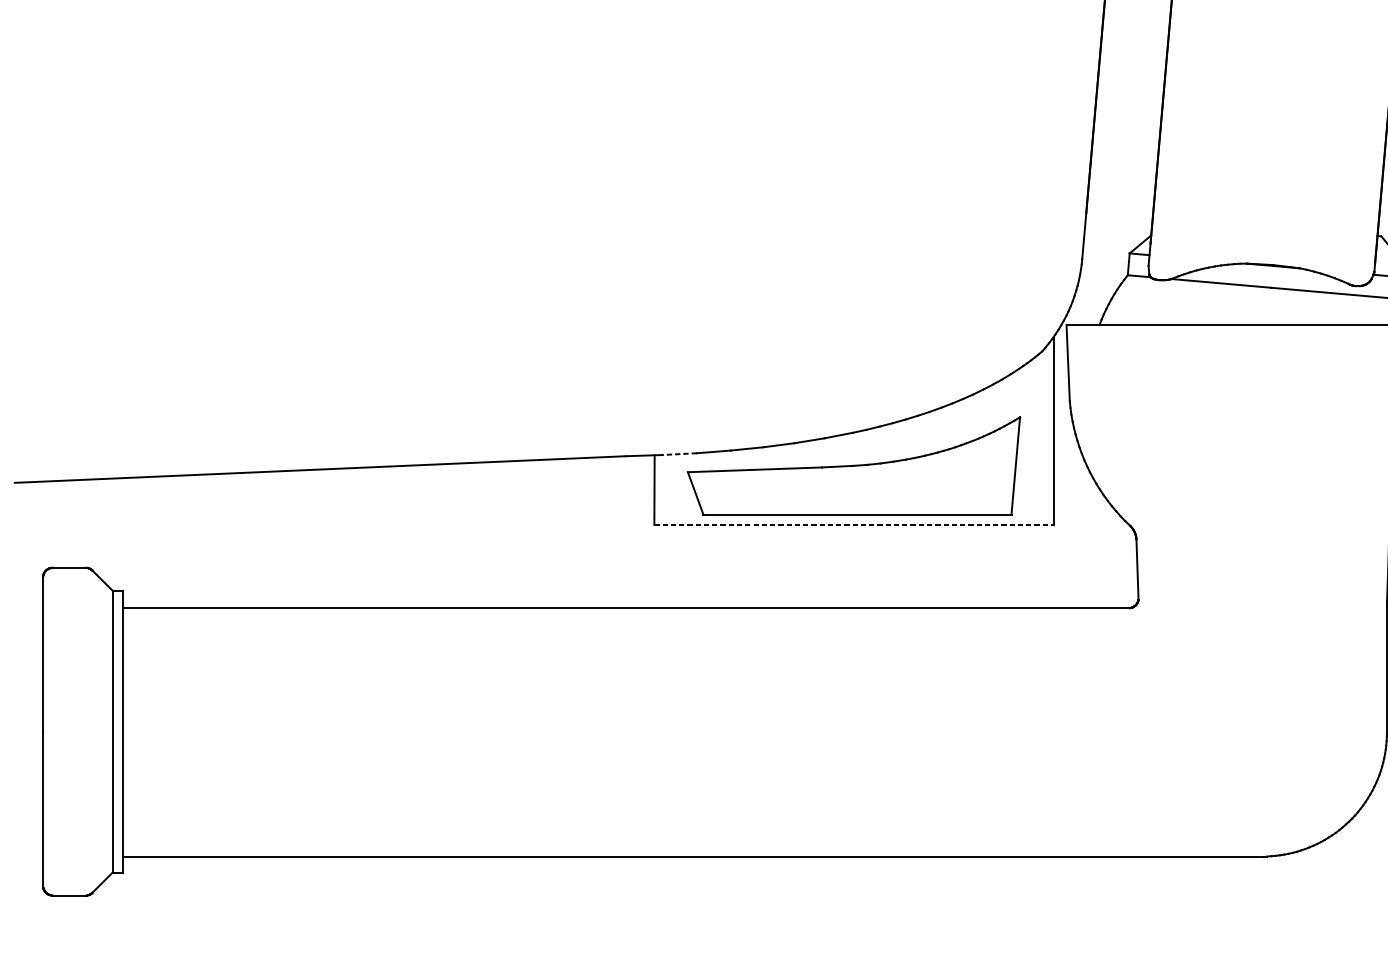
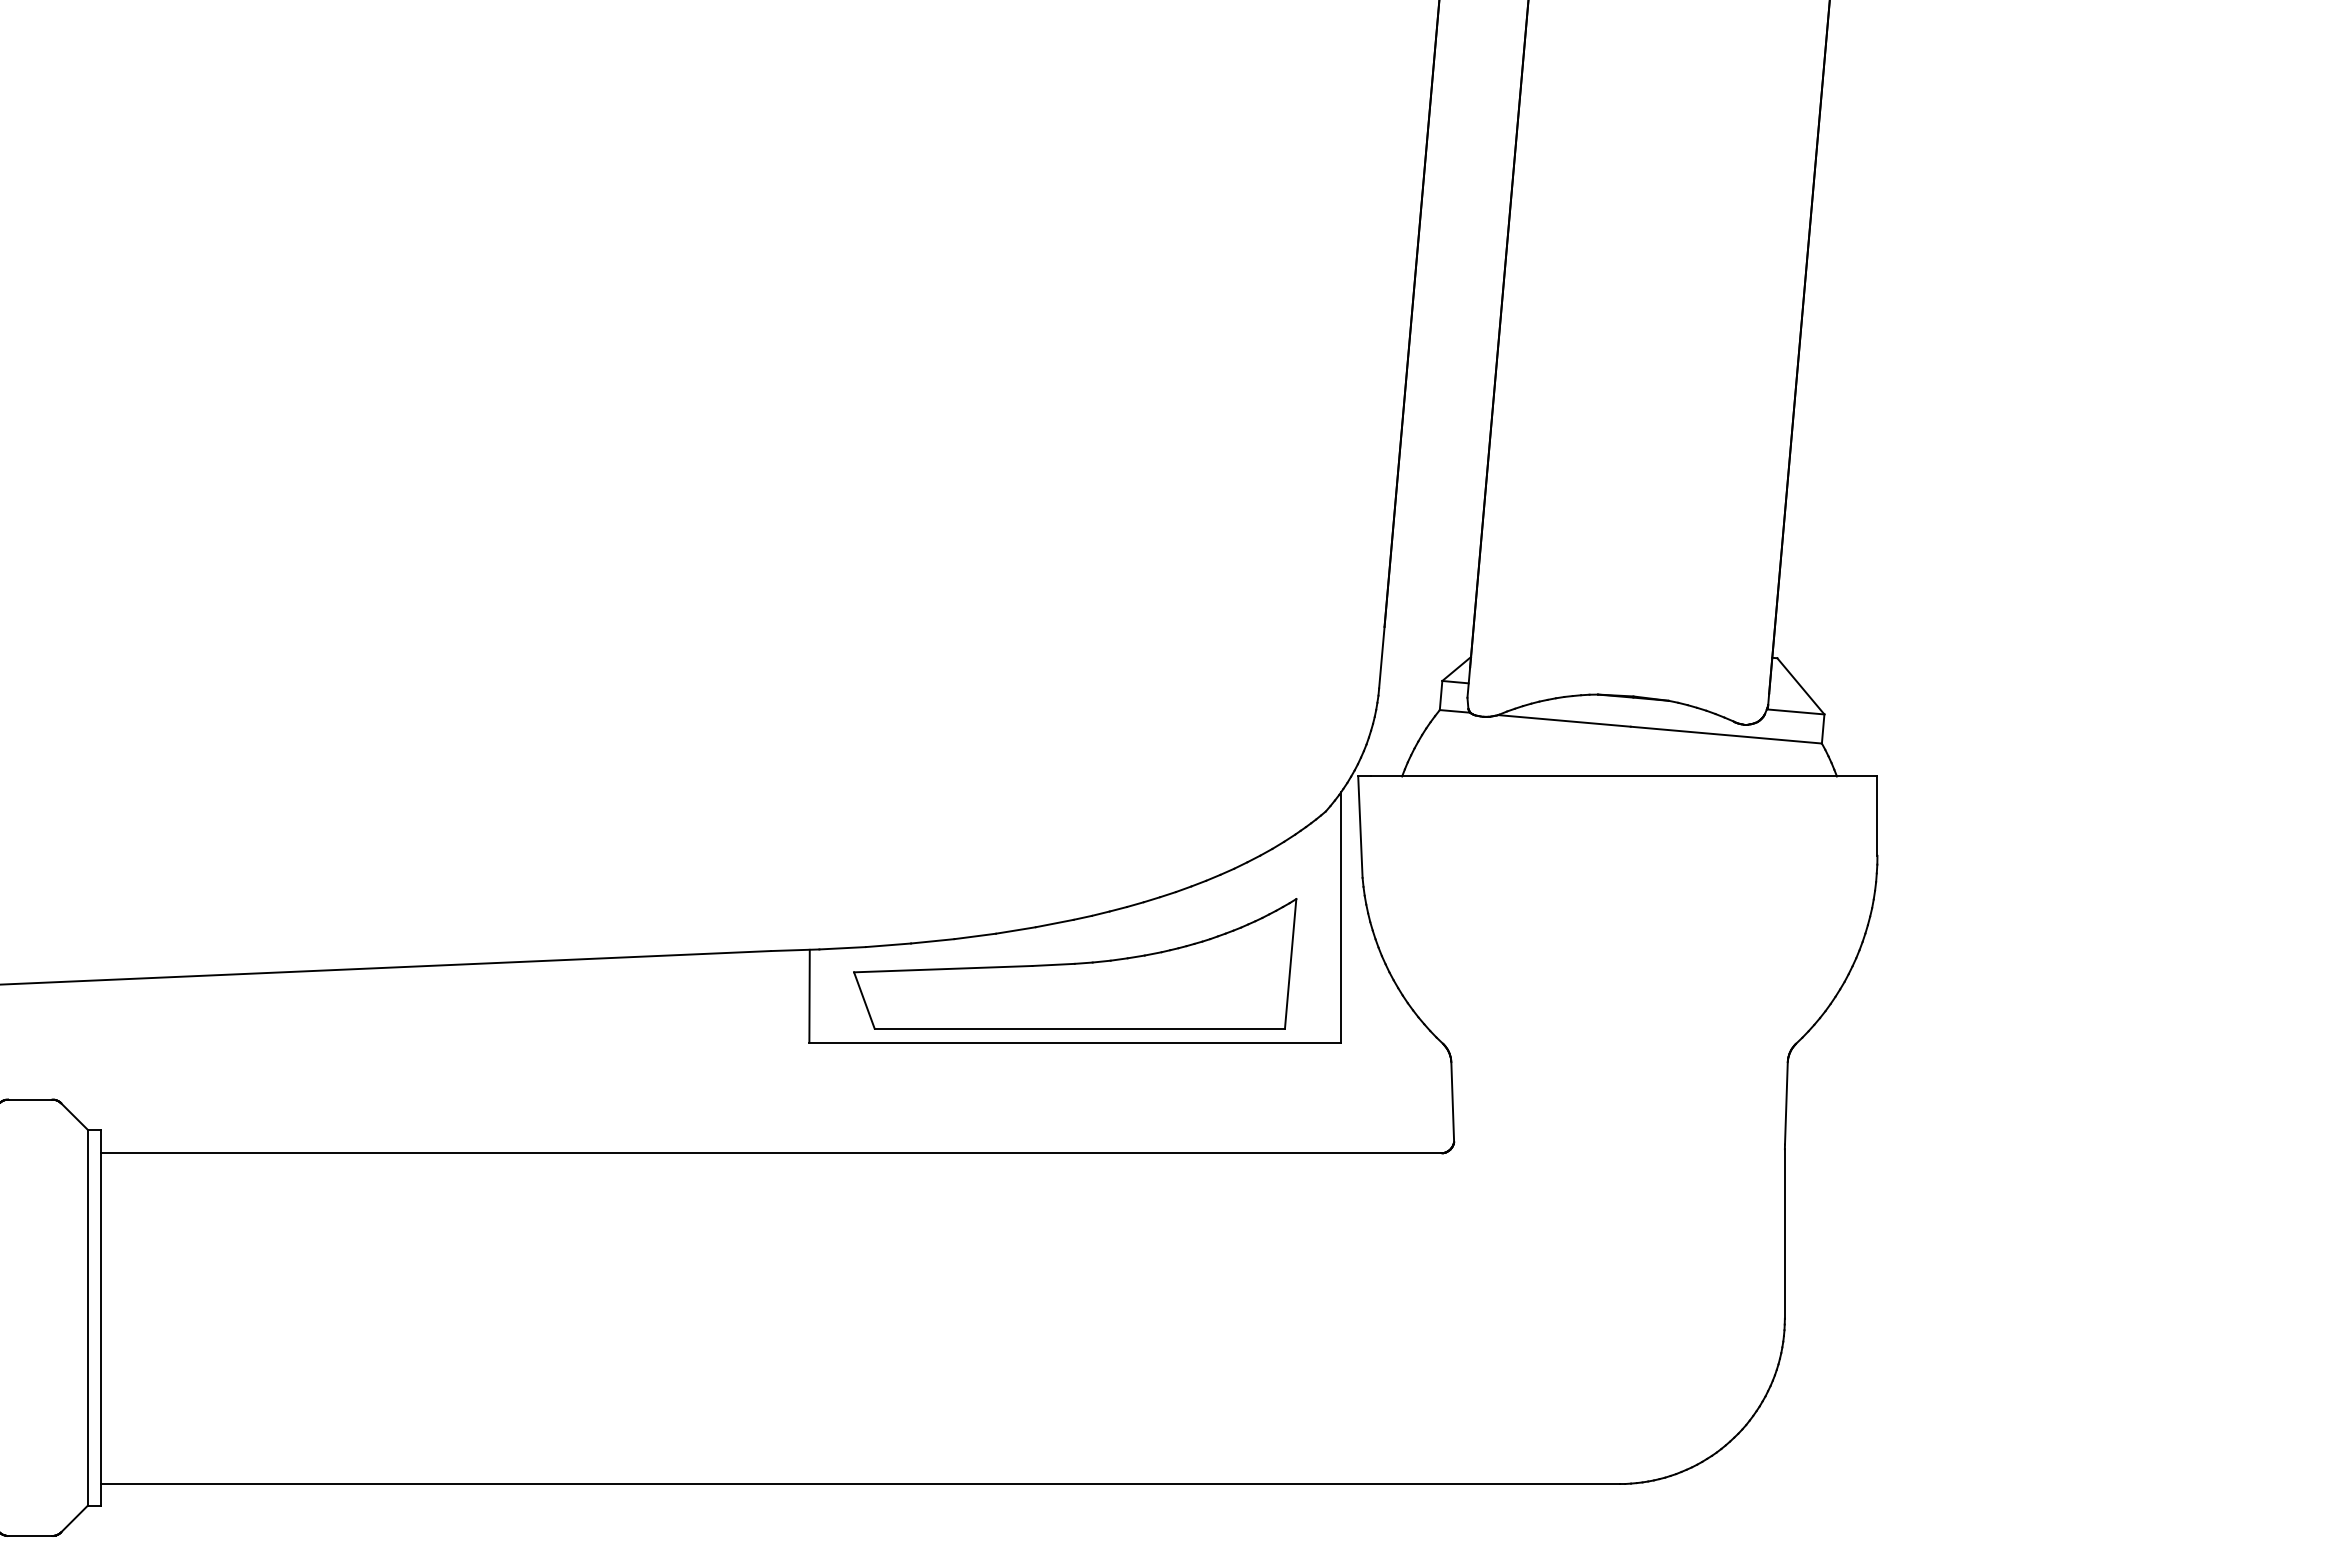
line: (679, 454) -> (842, 948), dashed -> solid
line: (854, 524) -> (1075, 1042), dashed -> solid

